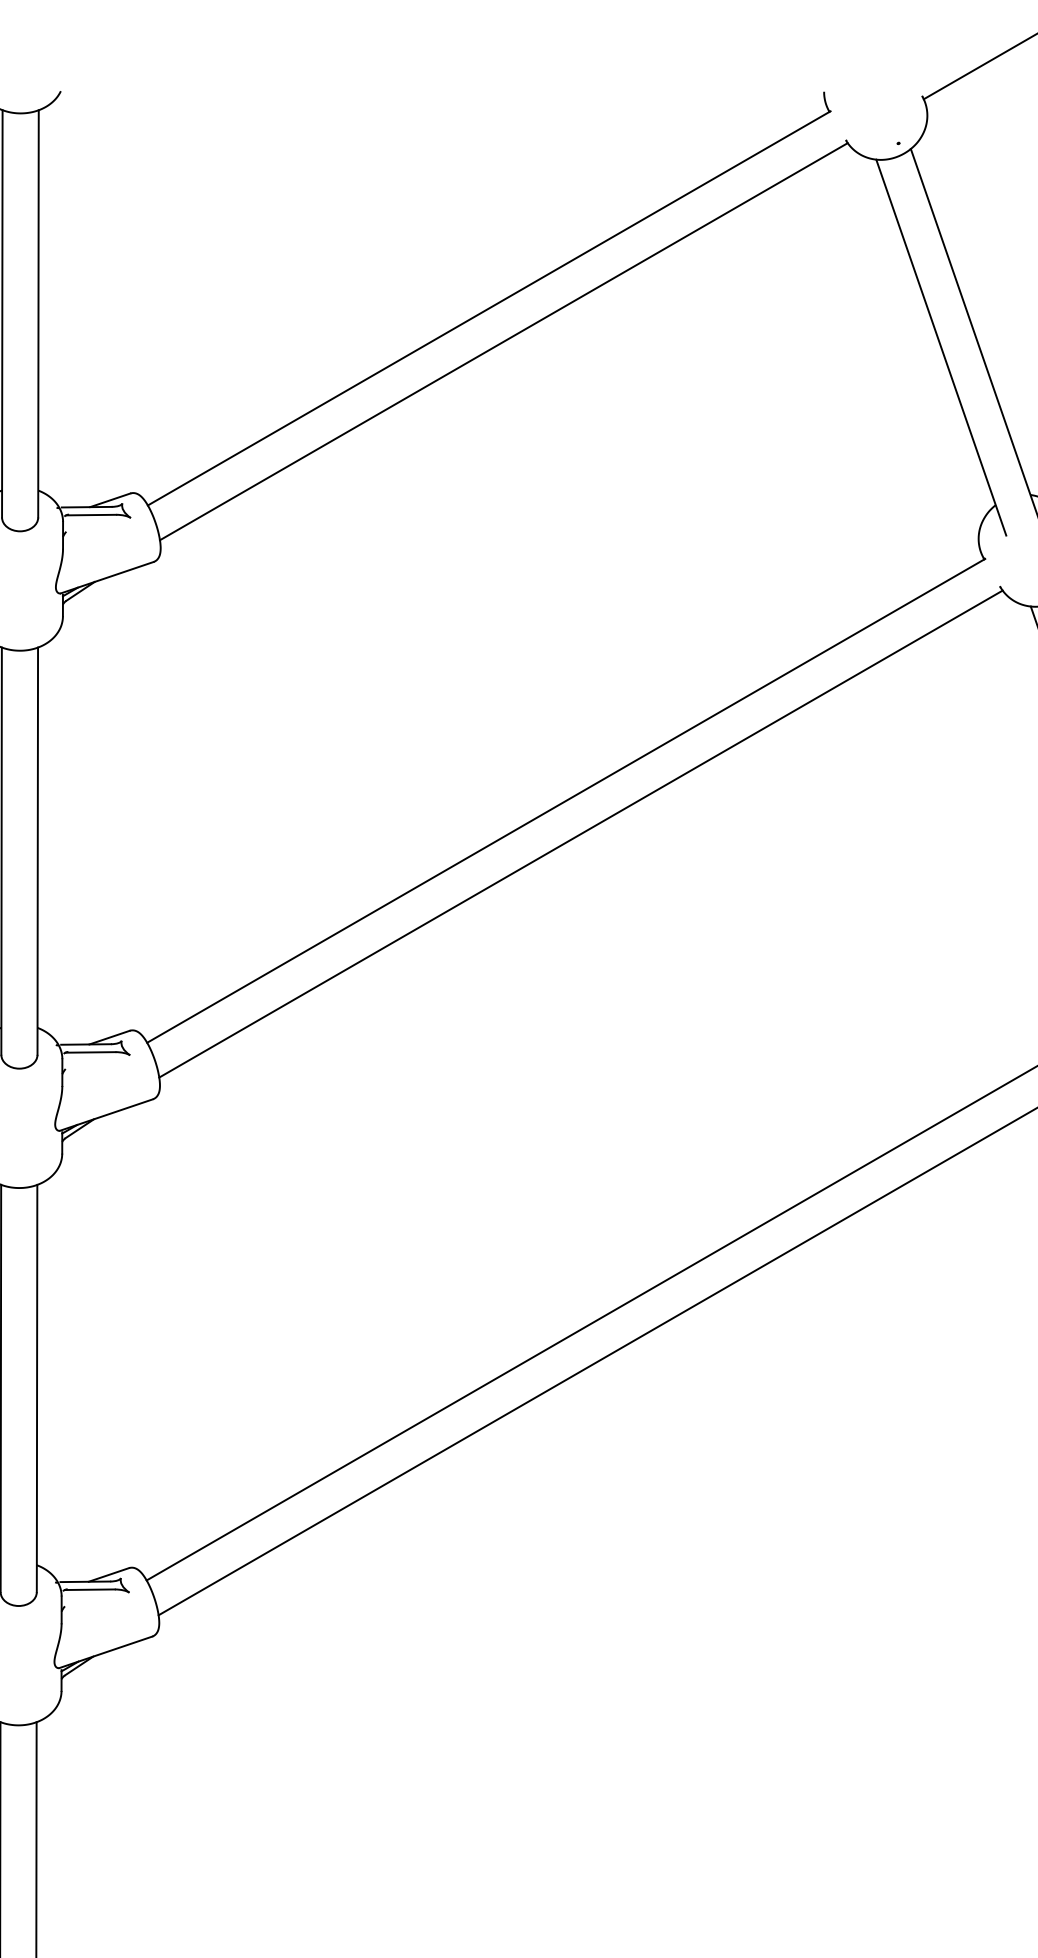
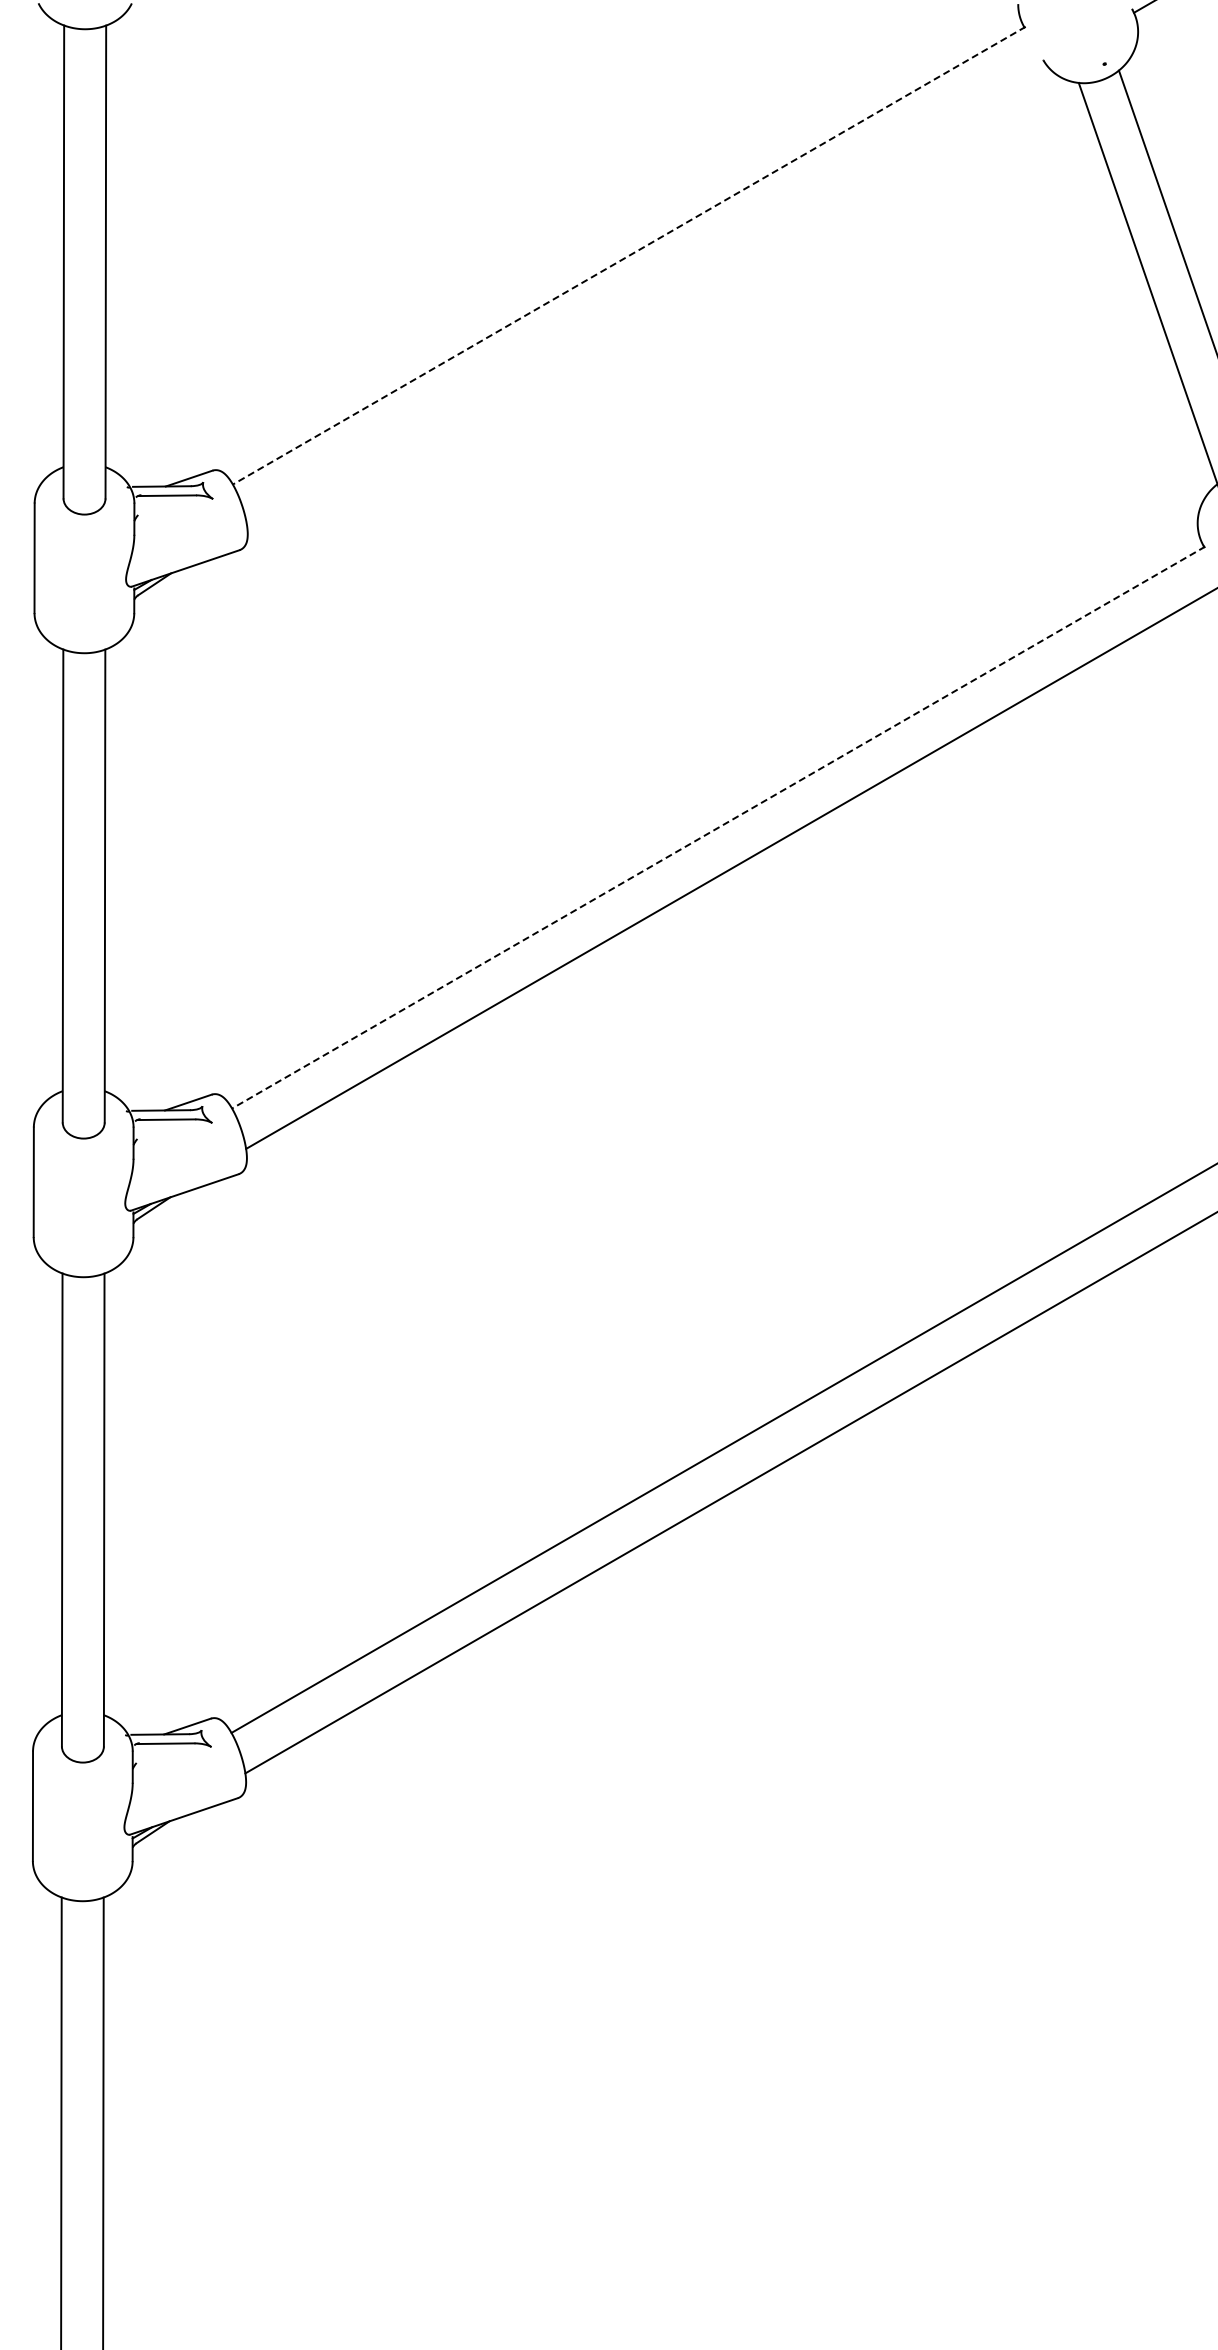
line: (489, 308) -> (629, 255), solid -> dashed
line: (503, 340) -> (645, 293), removed
line: (566, 800) -> (718, 827), solid -> dashed

